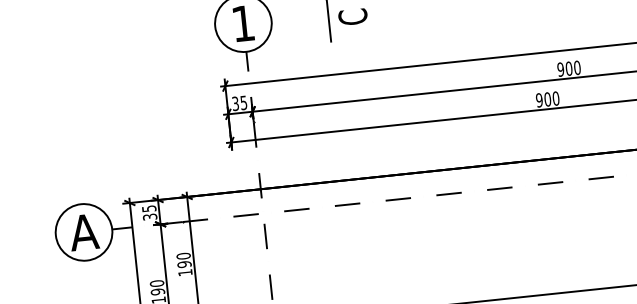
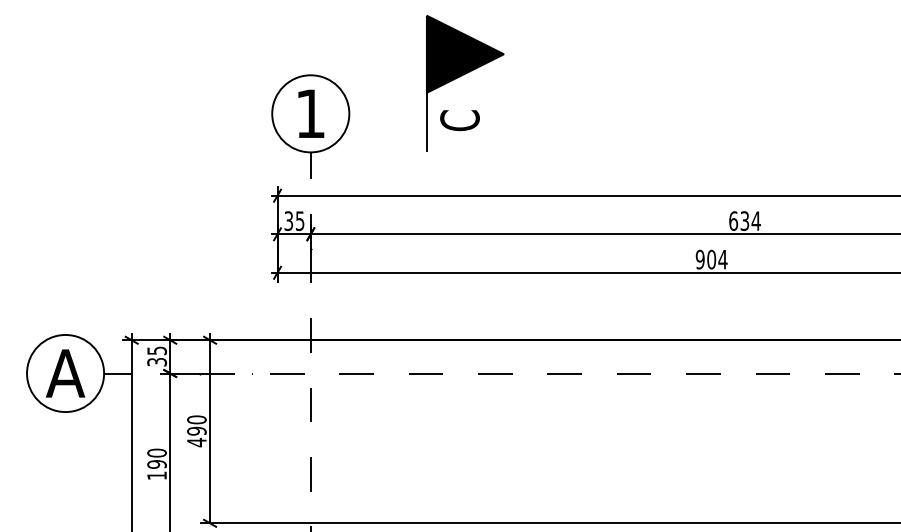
text: (568, 69) -> (744, 221), 900 -> 634
text: (555, 98) -> (722, 259), 900 -> 904
text: (185, 272) -> (196, 442), 190 -> 490

